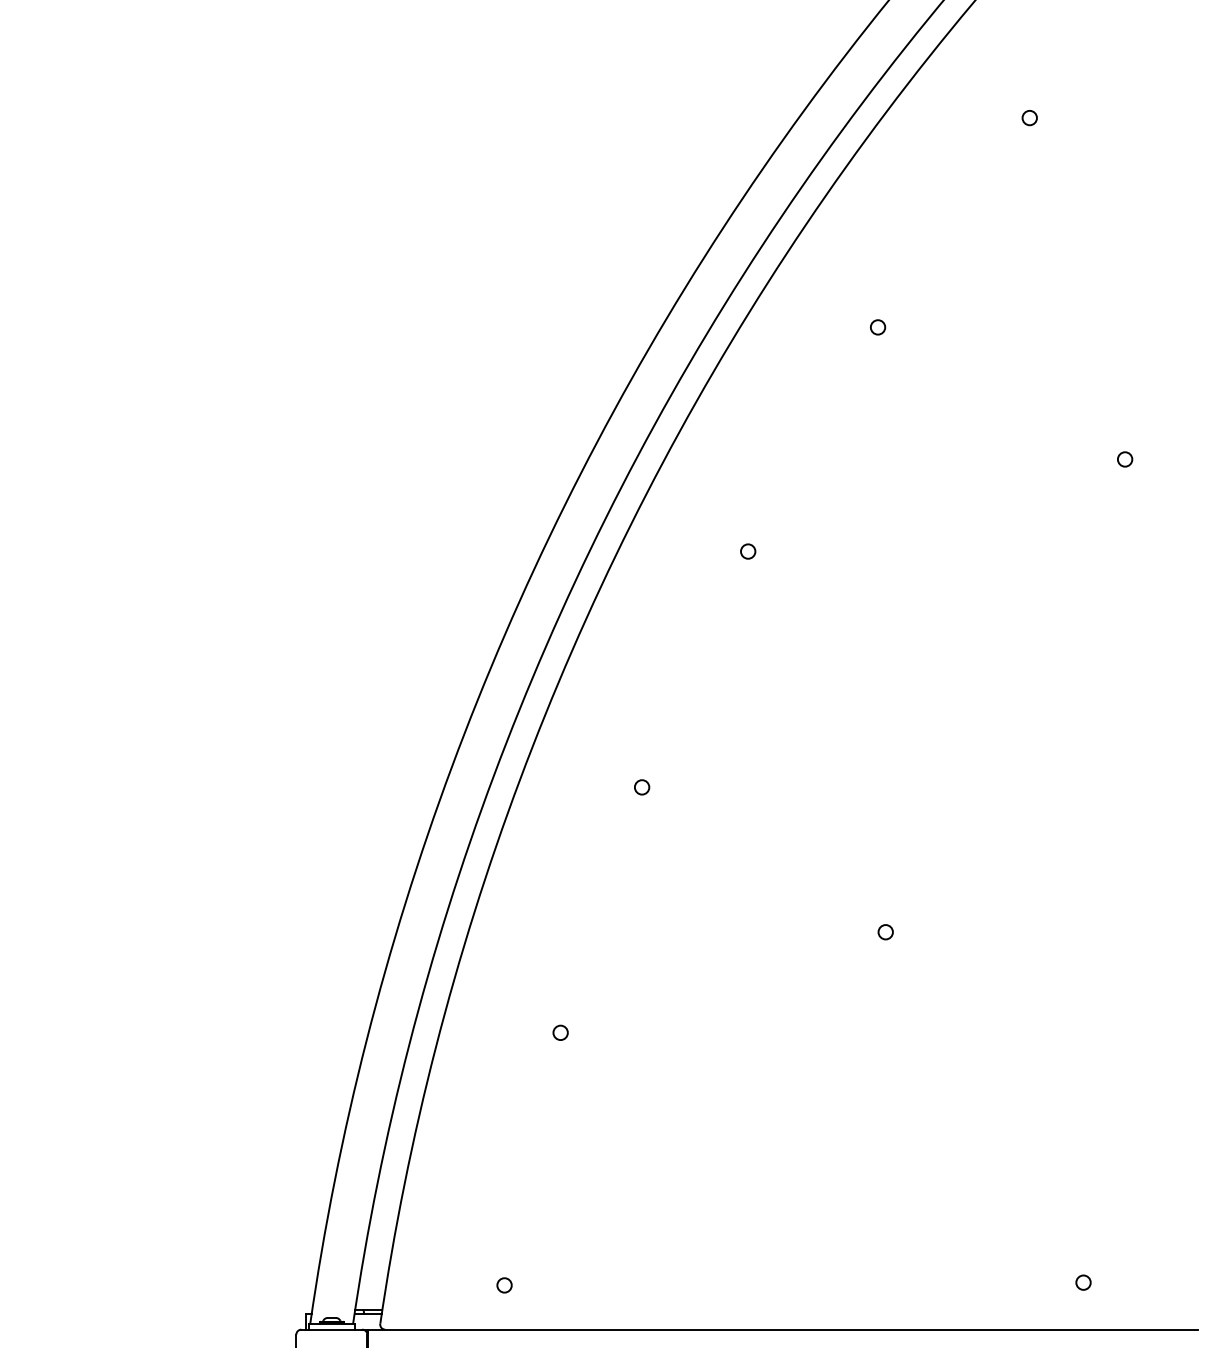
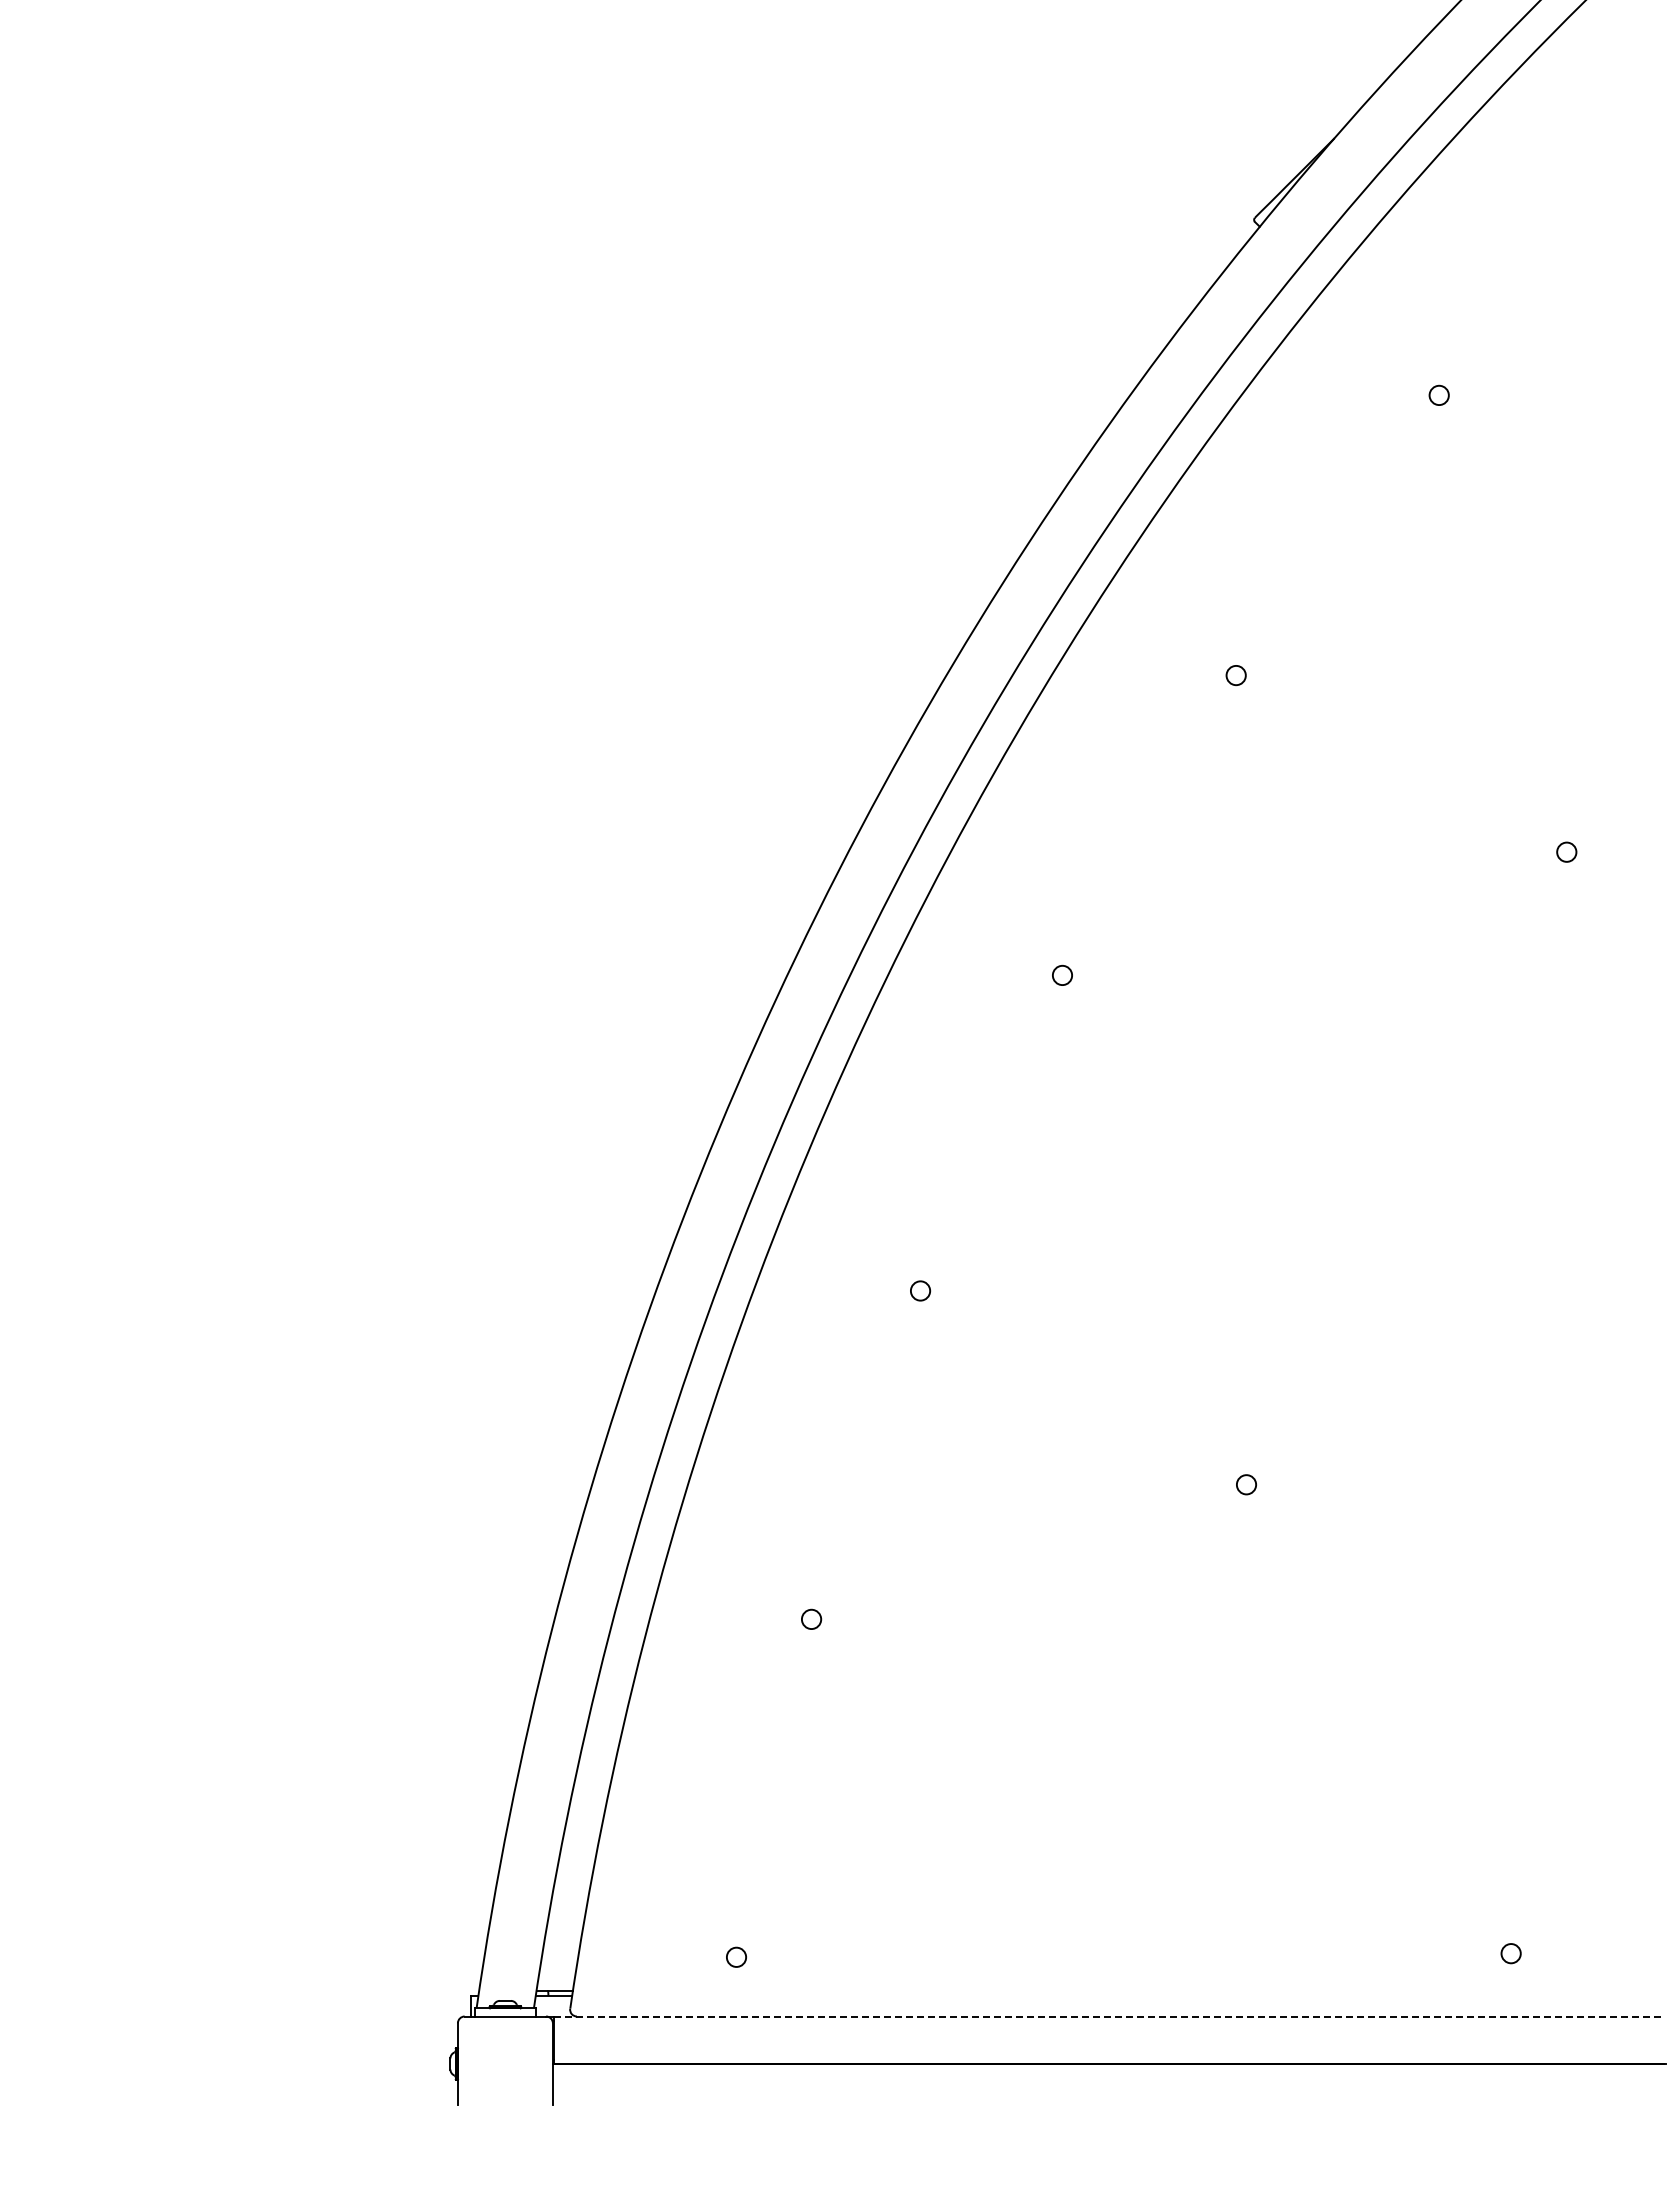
line: (783, 1329) -> (1109, 2016), solid -> dashed

